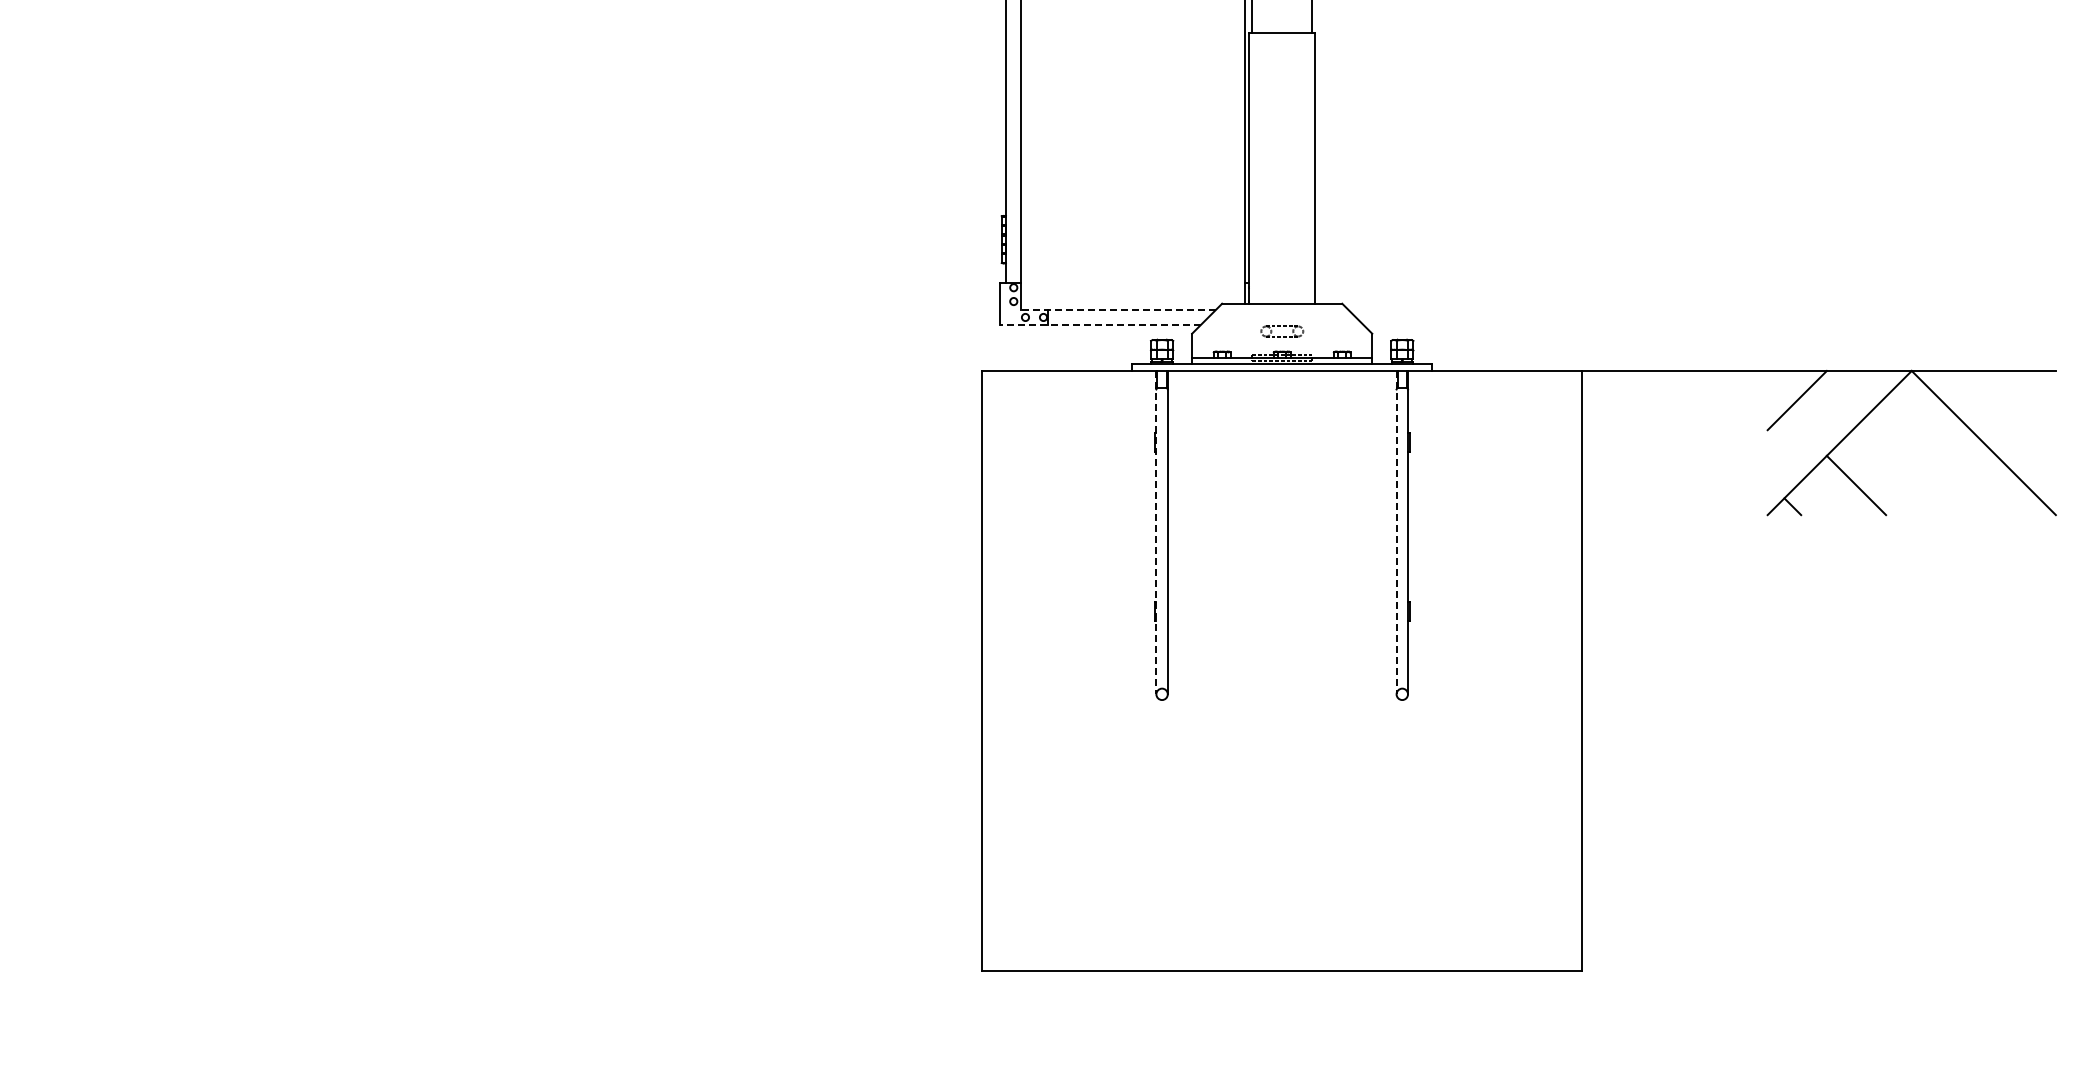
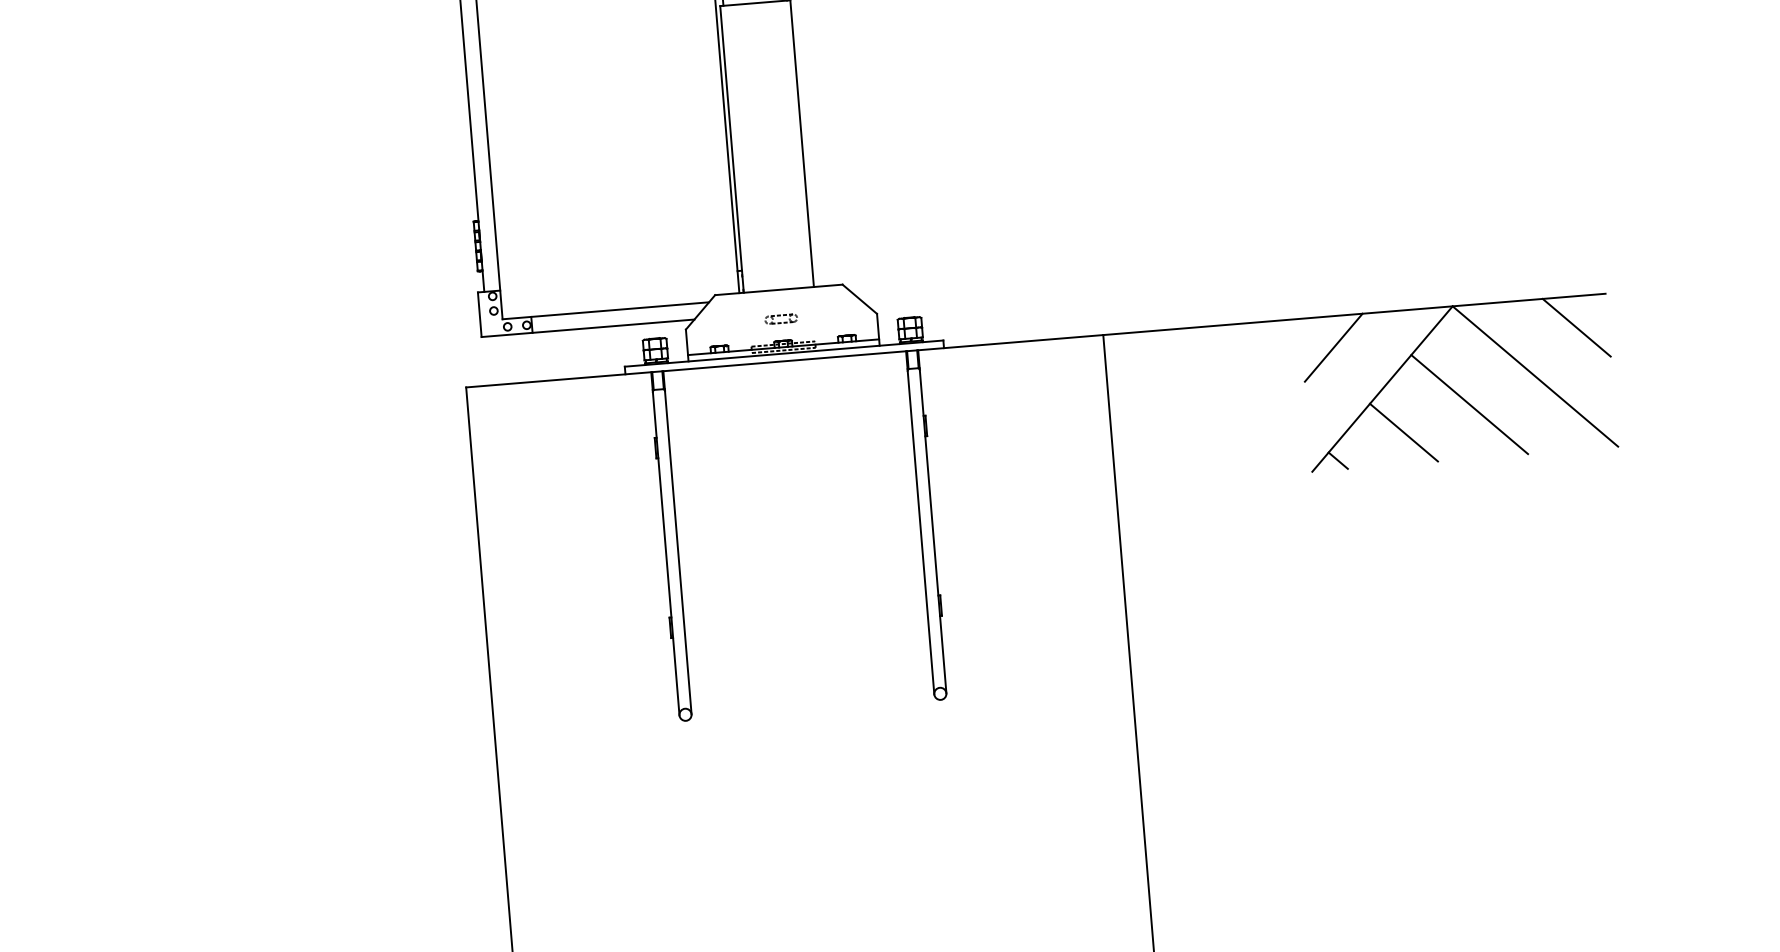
line: (1118, 309) -> (605, 310), dashed -> solid
line: (1100, 324) -> (587, 327), dashed -> solid
part: (1281, 330) -> (780, 318), size x0.71
line: (2025, 400) -> (1575, 327), added
line: (1919, 464) -> (1469, 404), added
line: (1156, 532) -> (665, 543), dashed -> solid
line: (1396, 532) -> (920, 522), dashed -> solid

